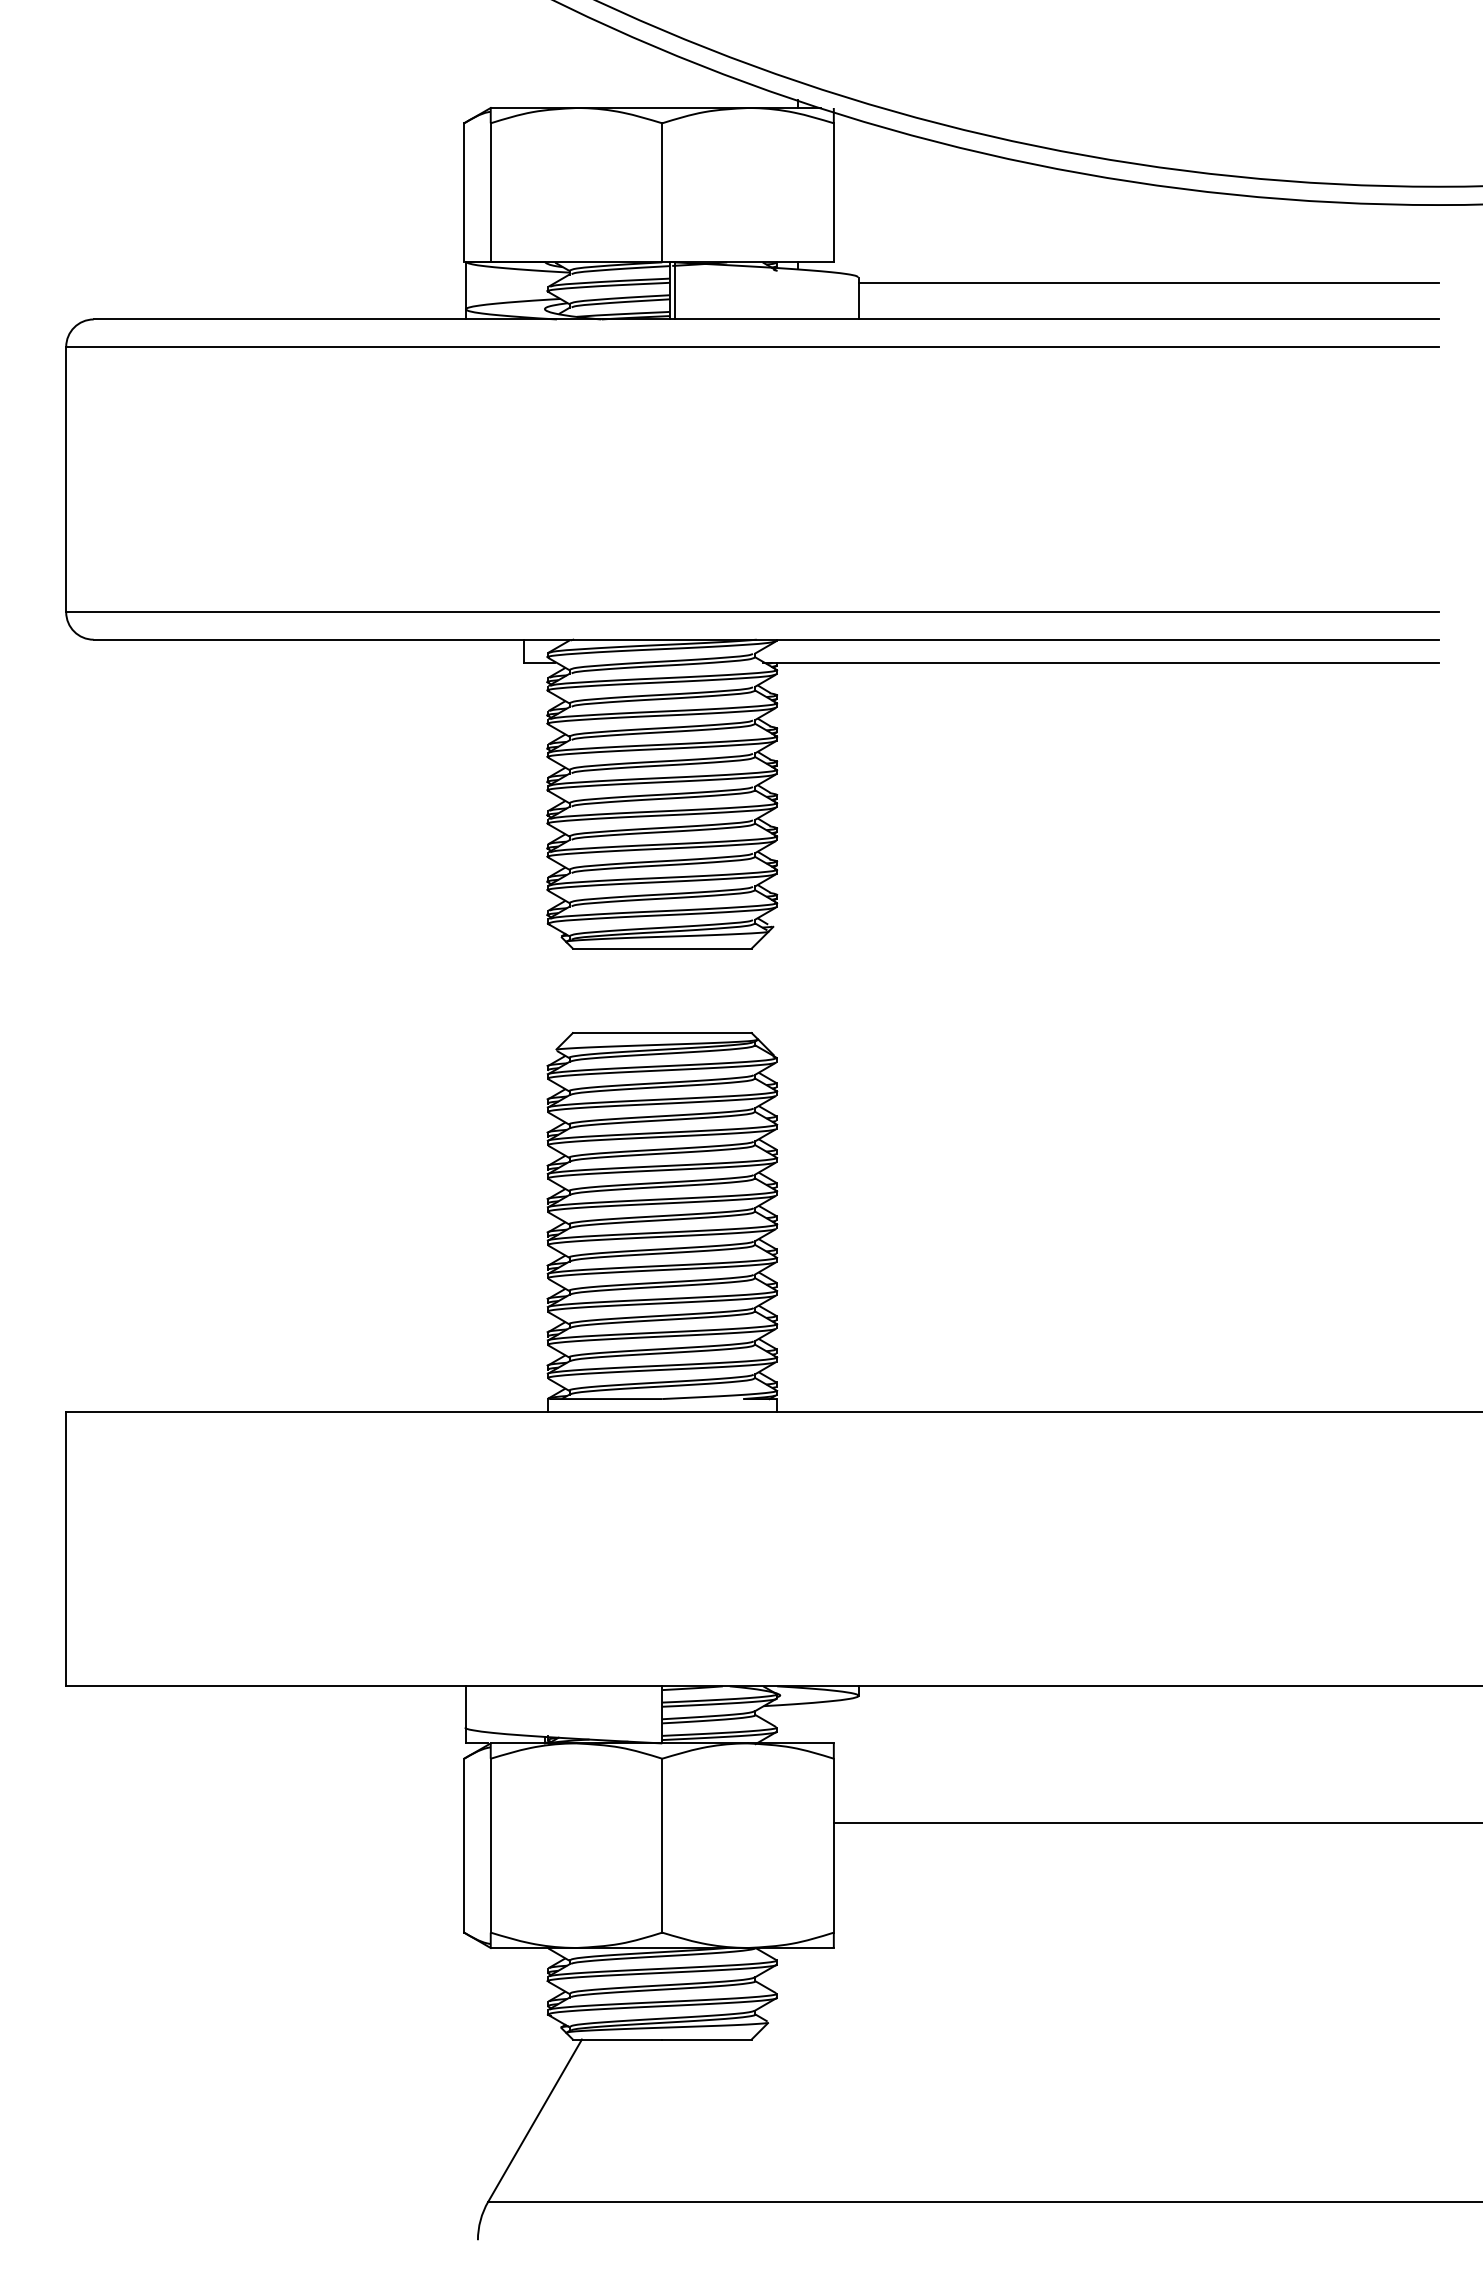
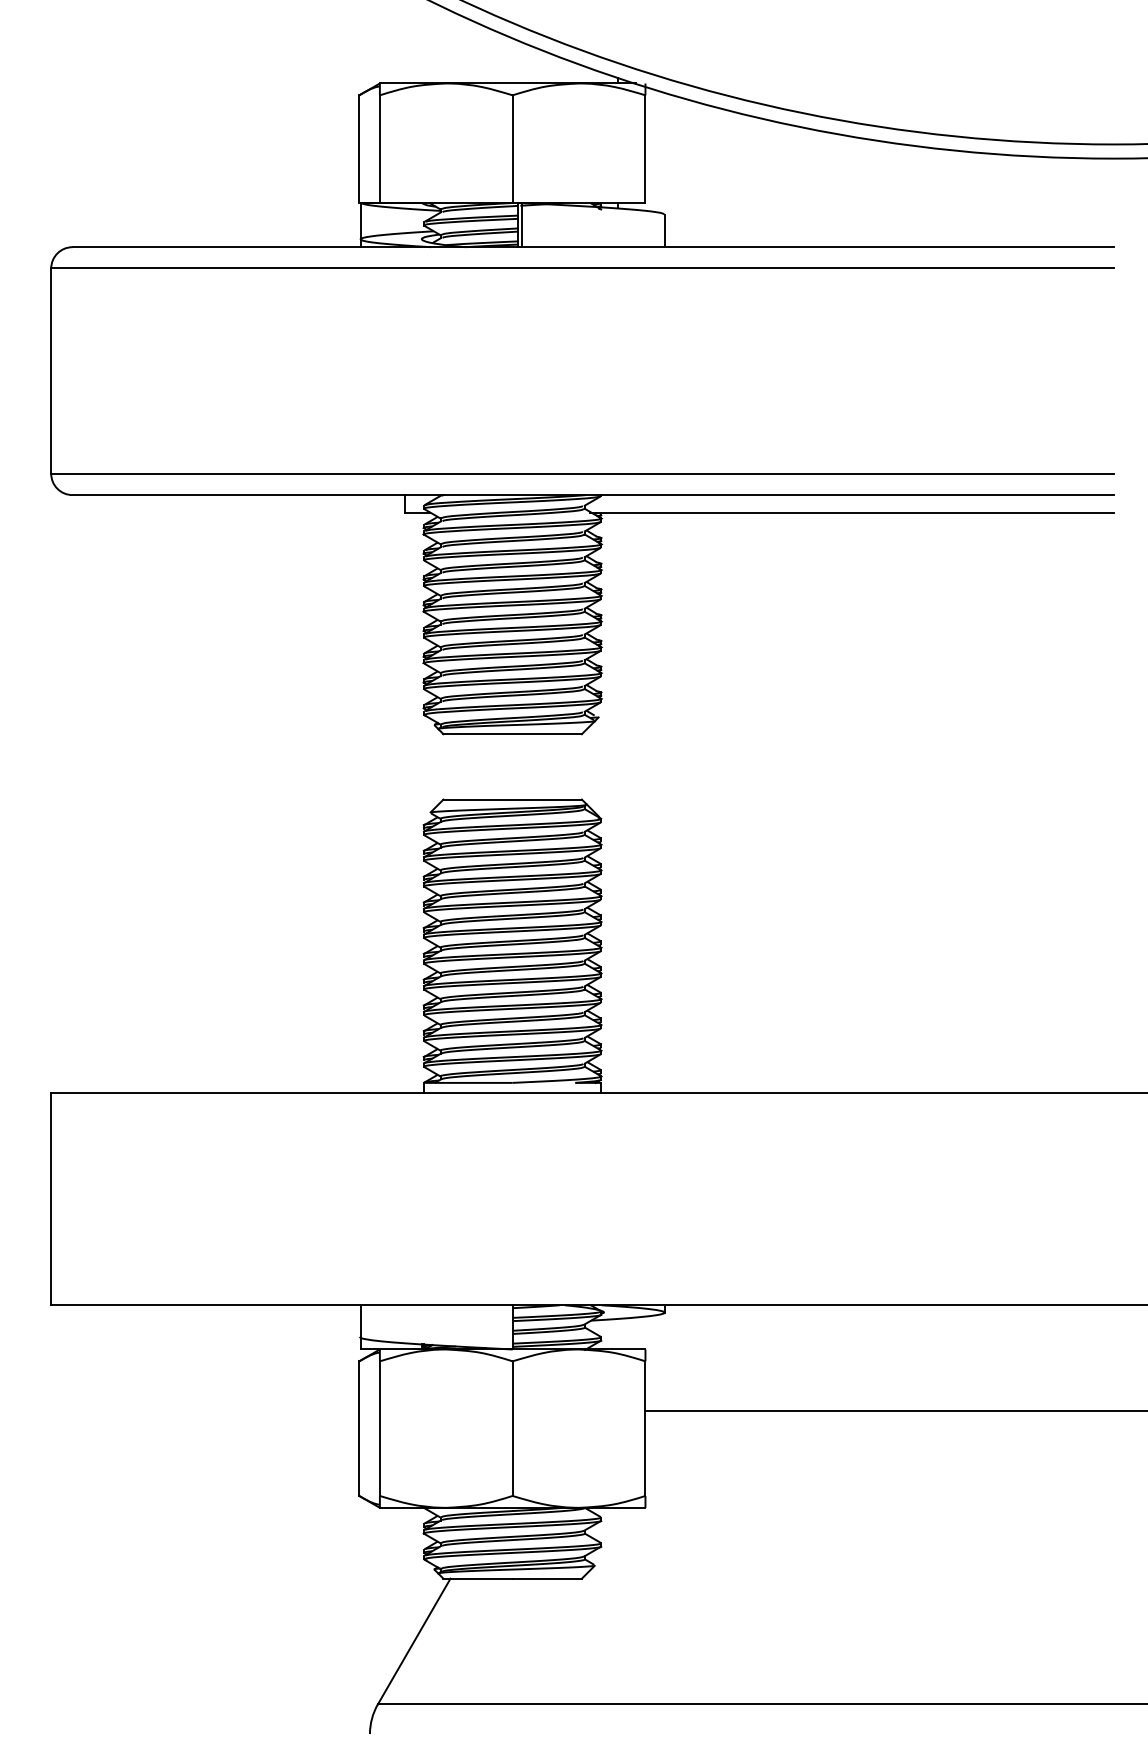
line: (1147, 282) -> (888, 218), removed

